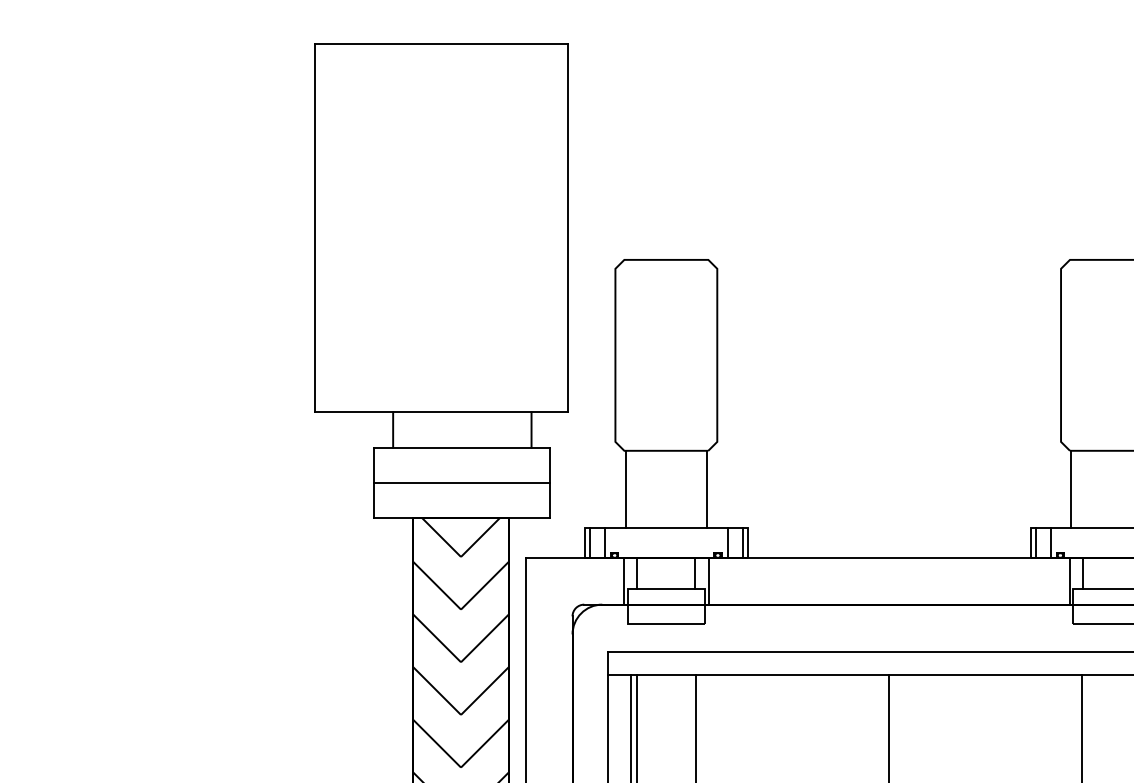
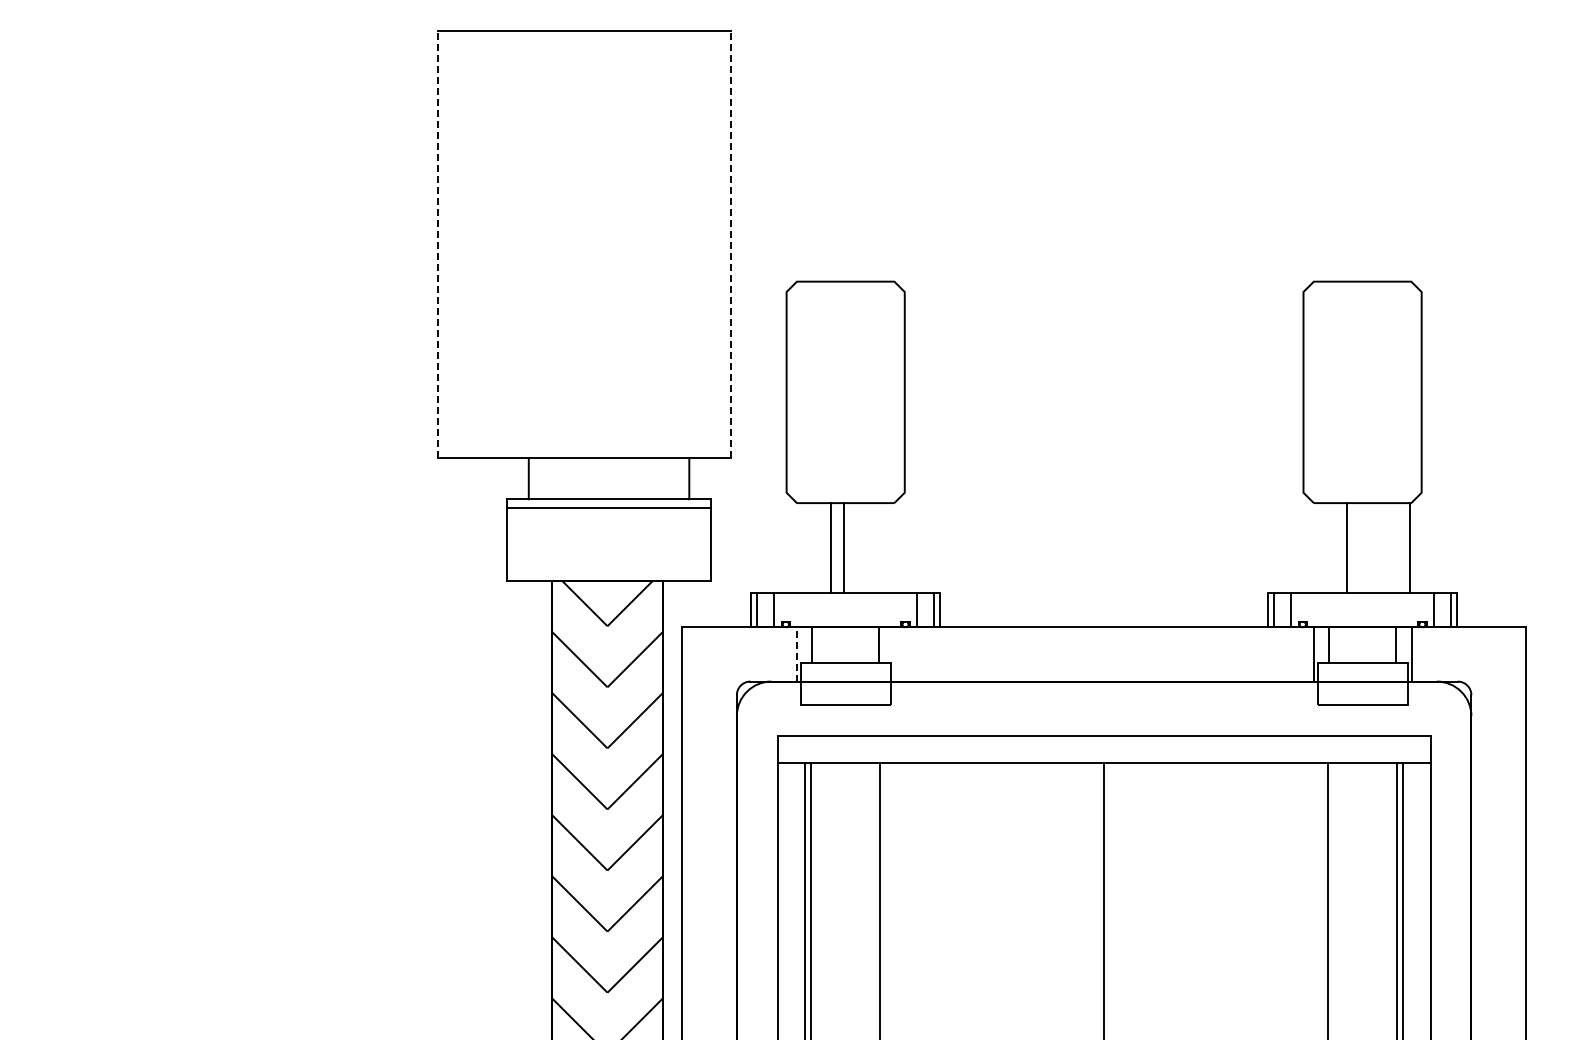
line: (314, 227) -> (437, 244), solid -> dashed
line: (567, 227) -> (731, 244), solid -> dashed
line: (462, 483) -> (609, 508), moved
line: (625, 489) -> (843, 547), moved
line: (706, 489) -> (830, 547), moved
line: (1071, 489) -> (1347, 547), moved
line: (623, 580) -> (796, 653), solid -> dashed
line: (708, 581) -> (894, 654), removed

